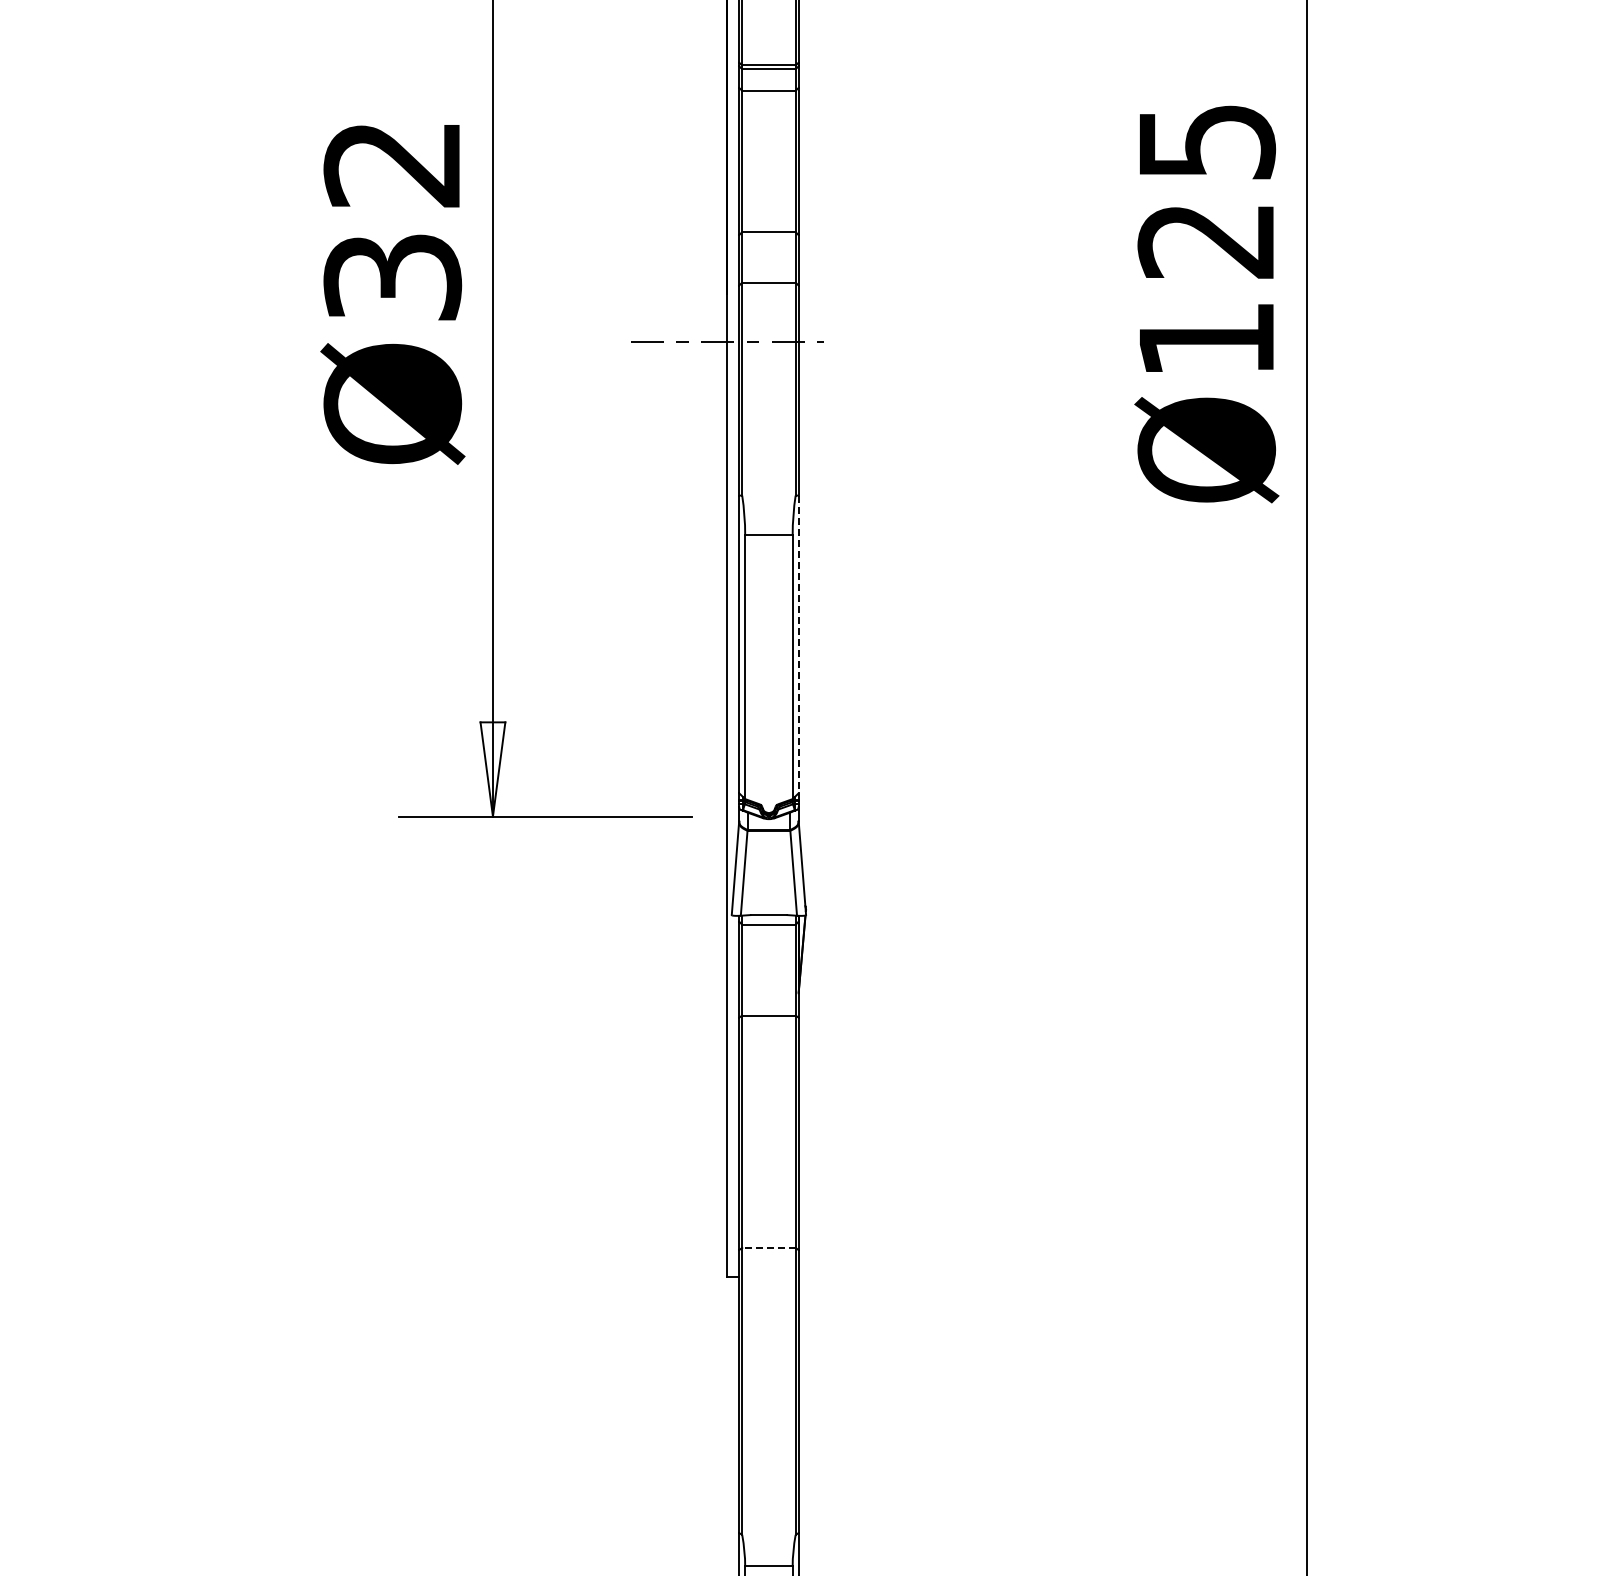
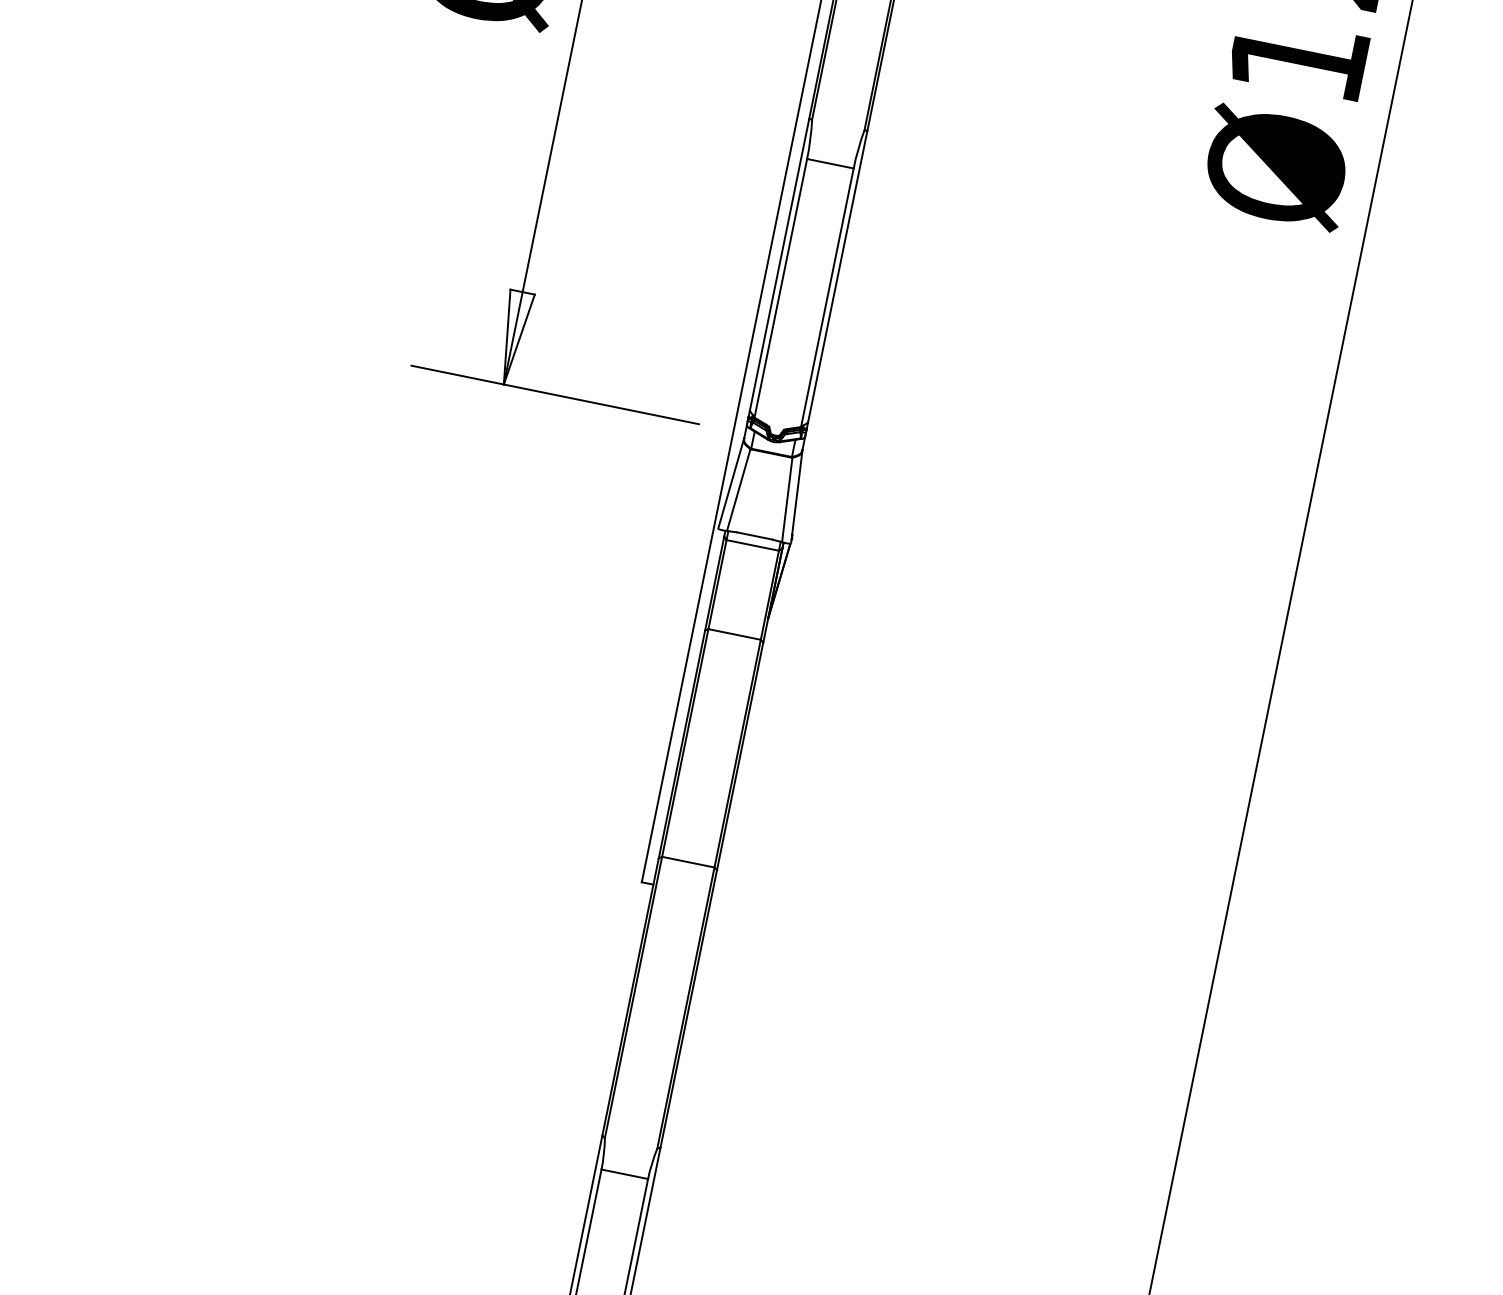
line: (798, 644) -> (837, 276), dashed -> solid
line: (768, 1247) -> (687, 861), dashed -> solid

